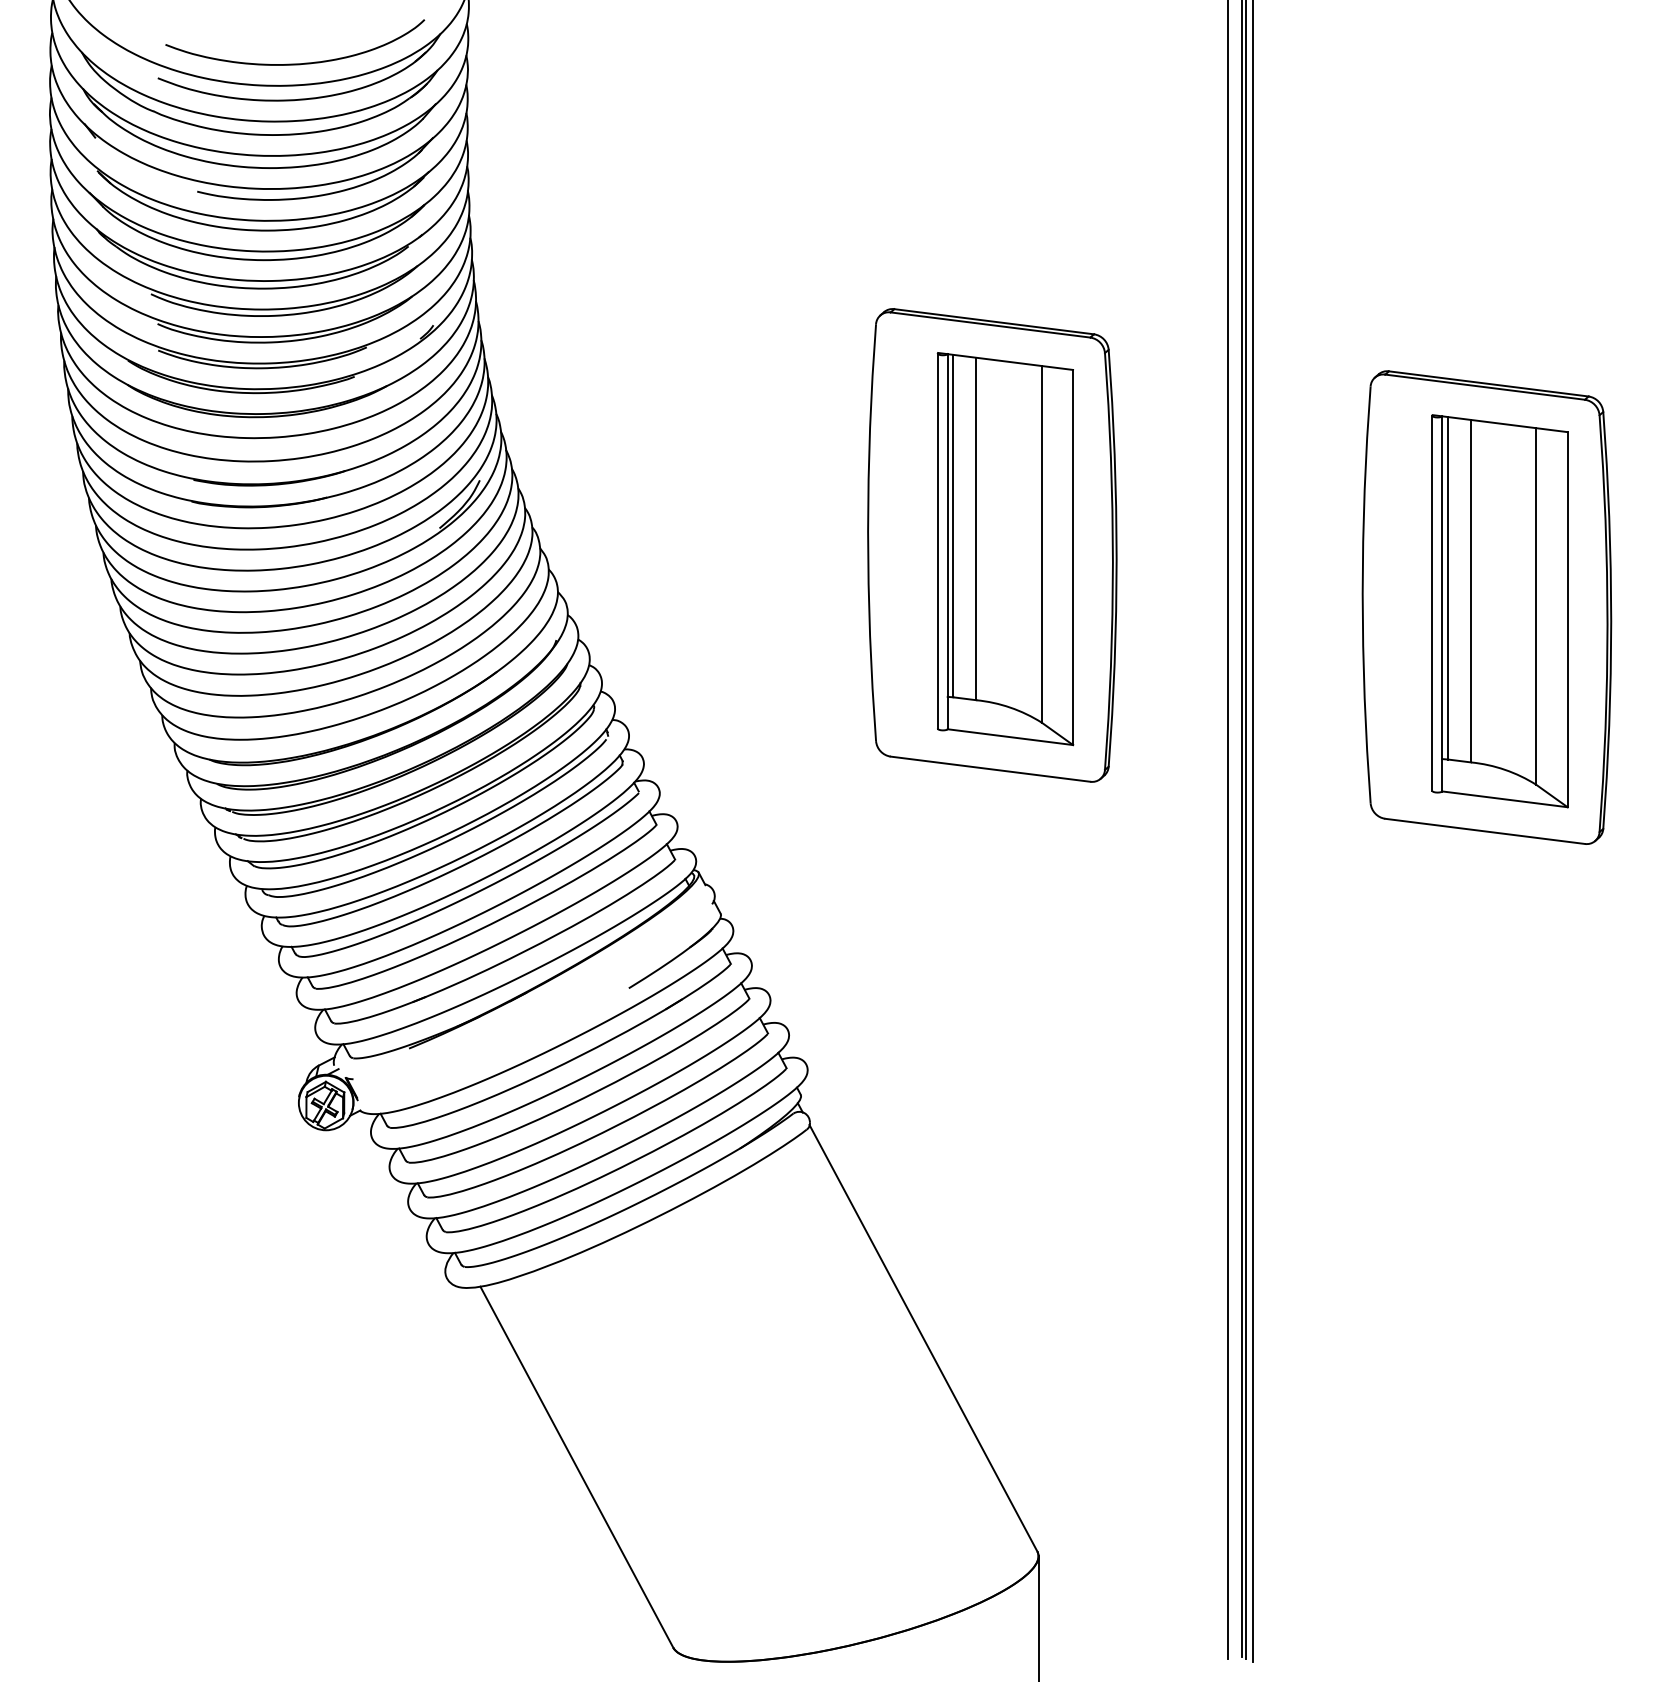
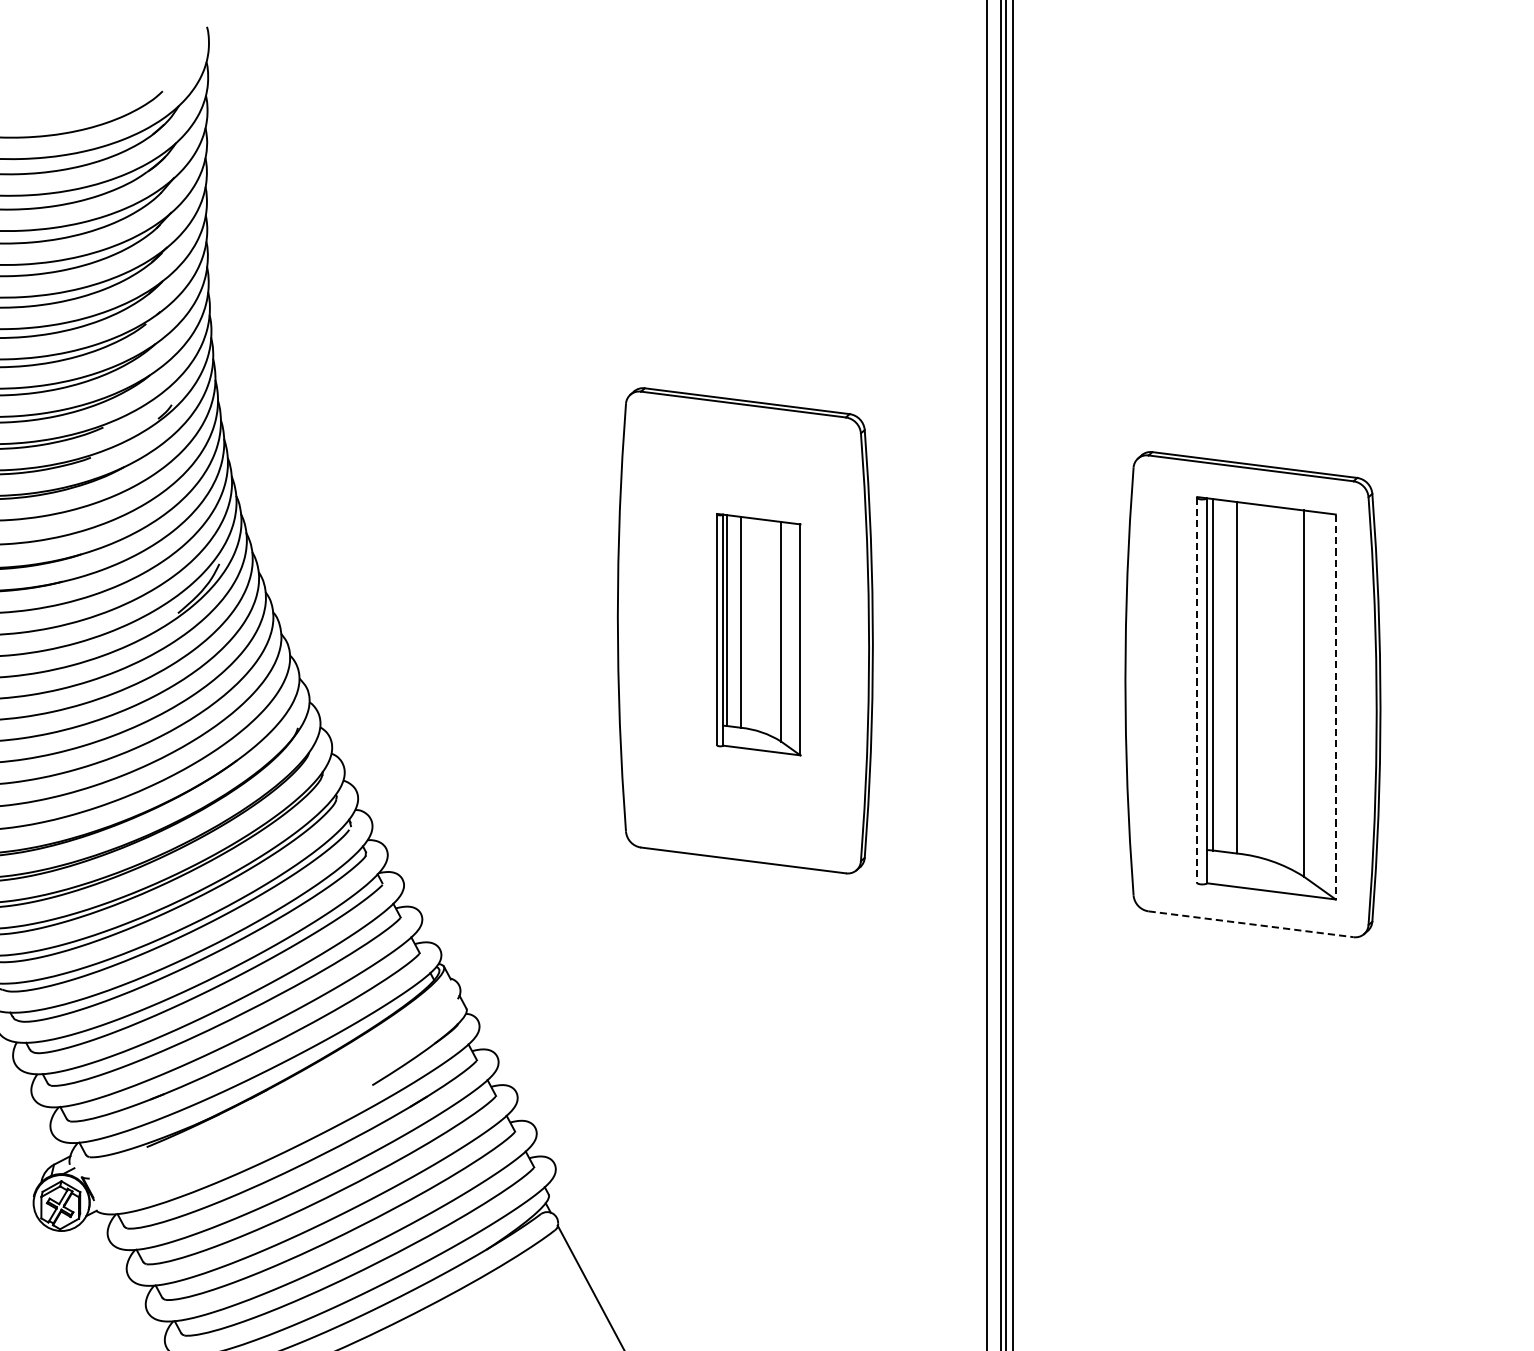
part: (1005, 549) -> (758, 634), size x0.6
line: (1432, 603) -> (1197, 690), solid -> dashed
line: (1567, 619) -> (1335, 706), solid -> dashed
line: (1485, 831) -> (1251, 924), solid -> dashed

